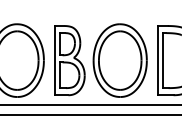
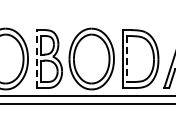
line: (54, 61) -> (36, 59), solid -> dashed
line: (163, 61) -> (127, 59), solid -> dashed

